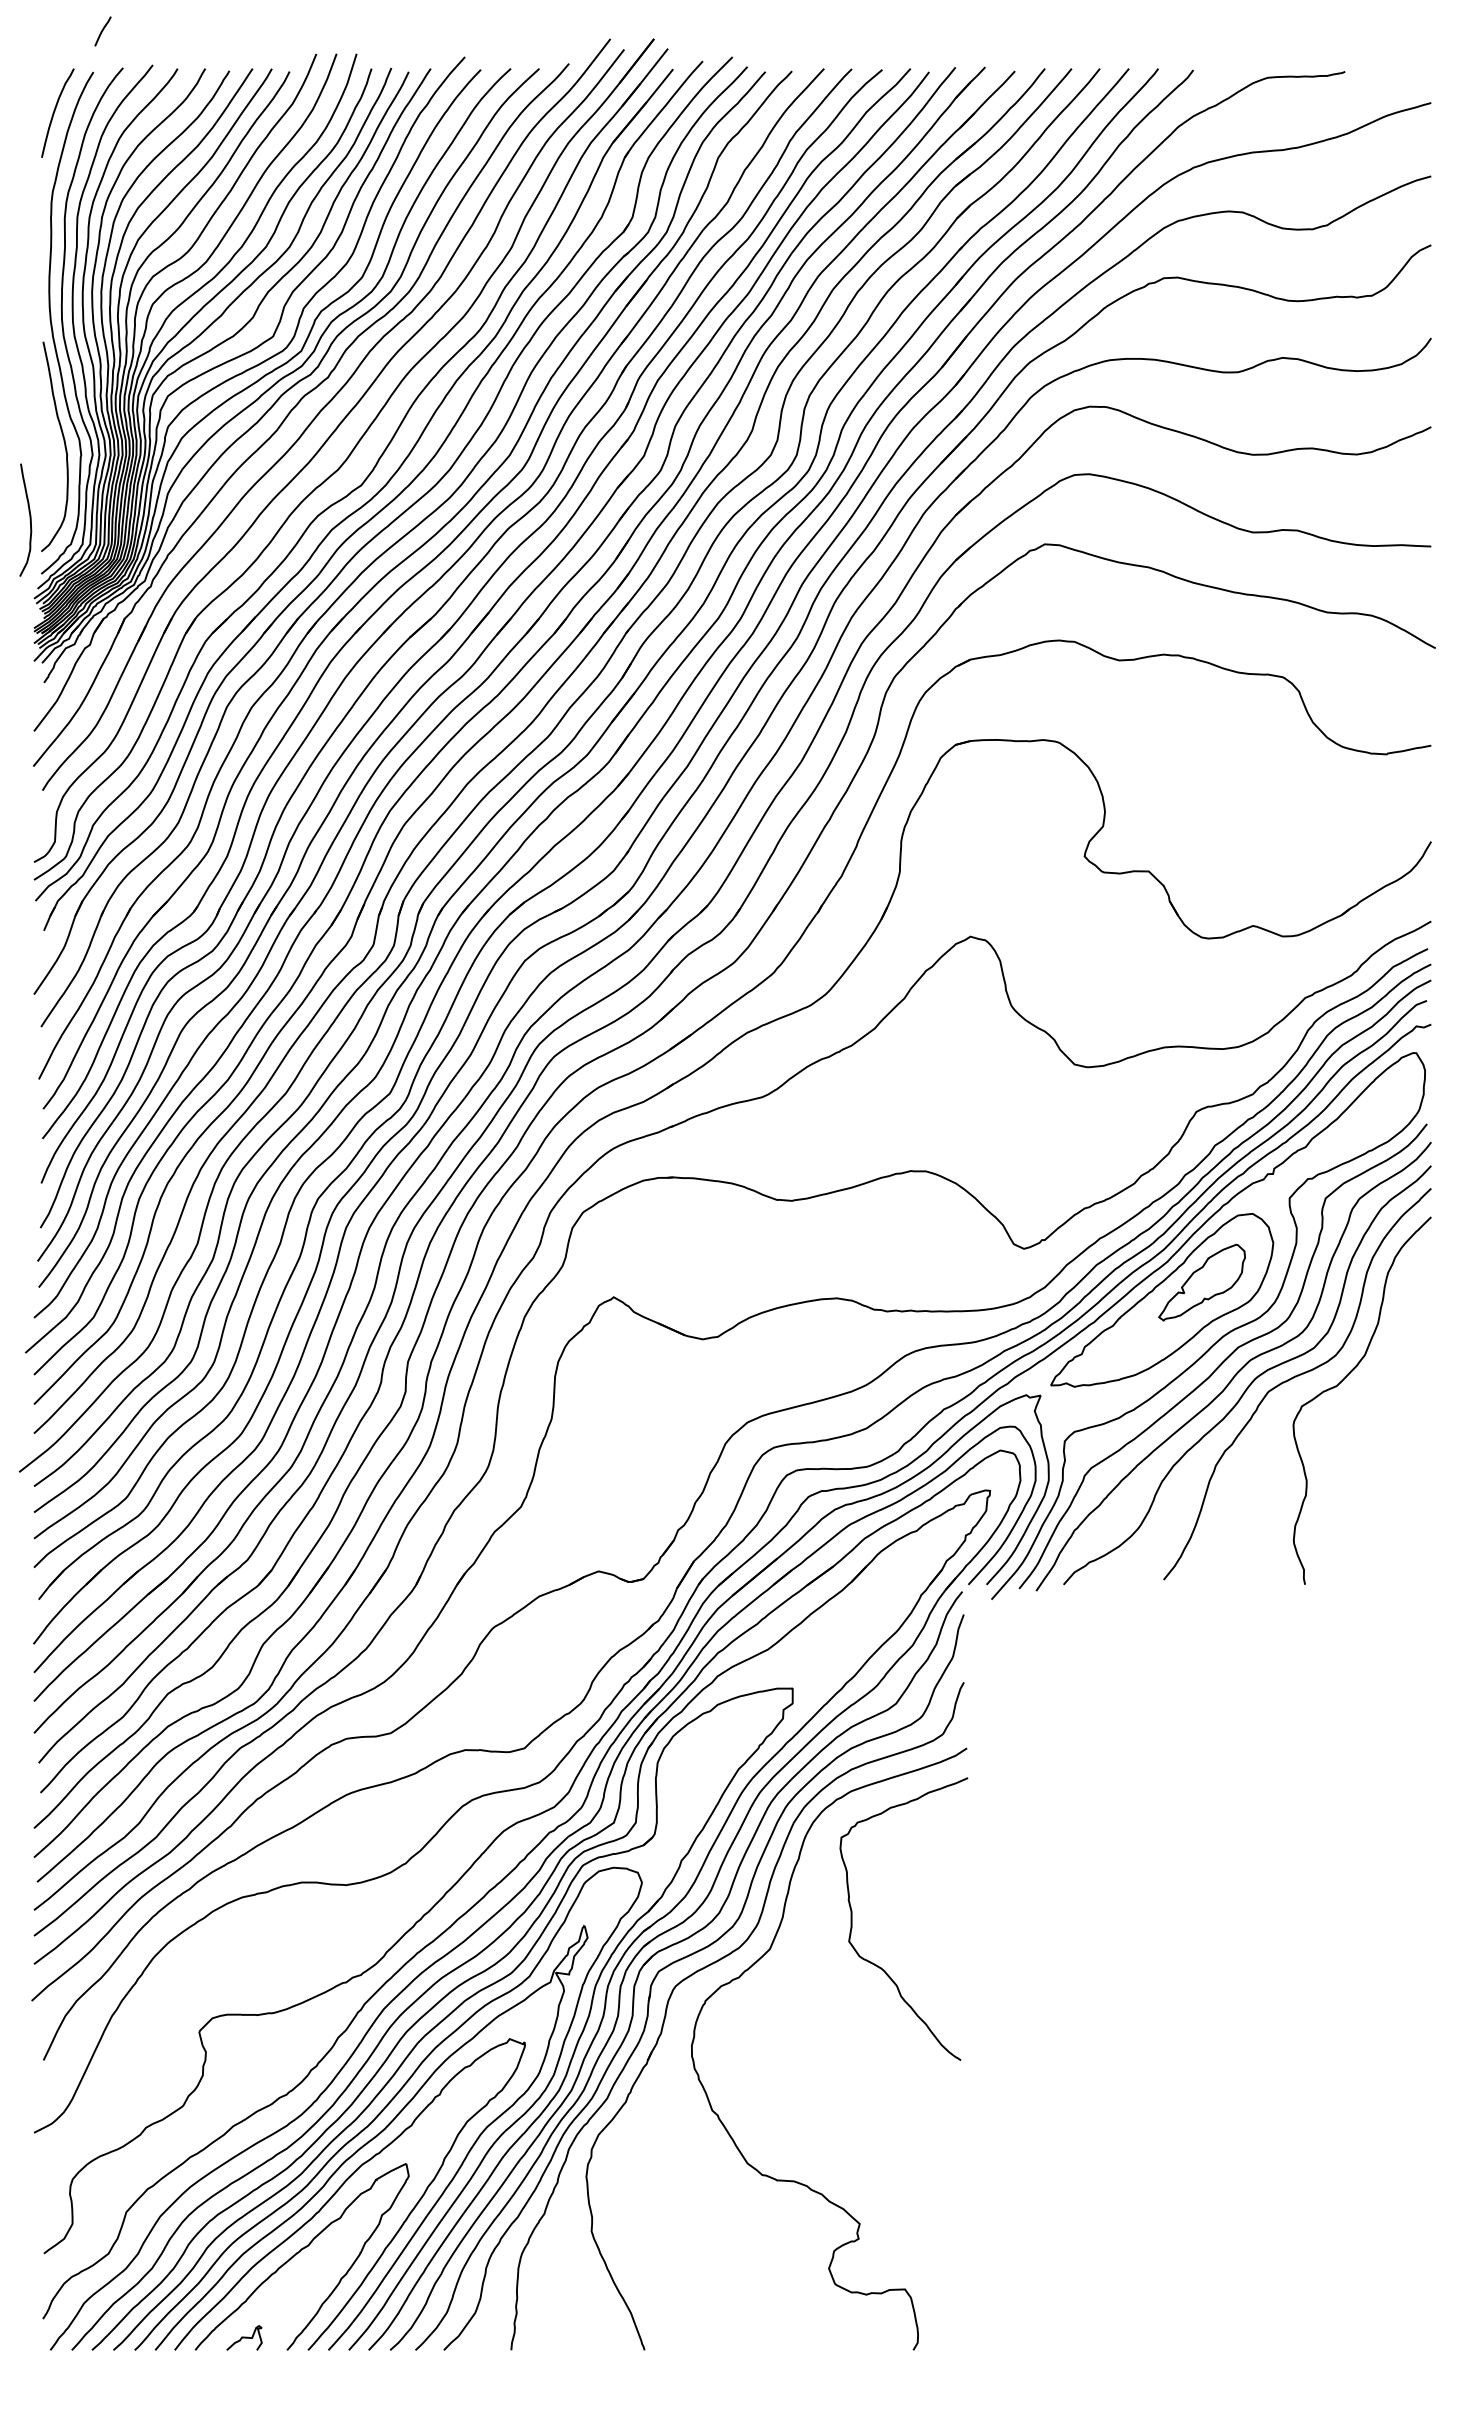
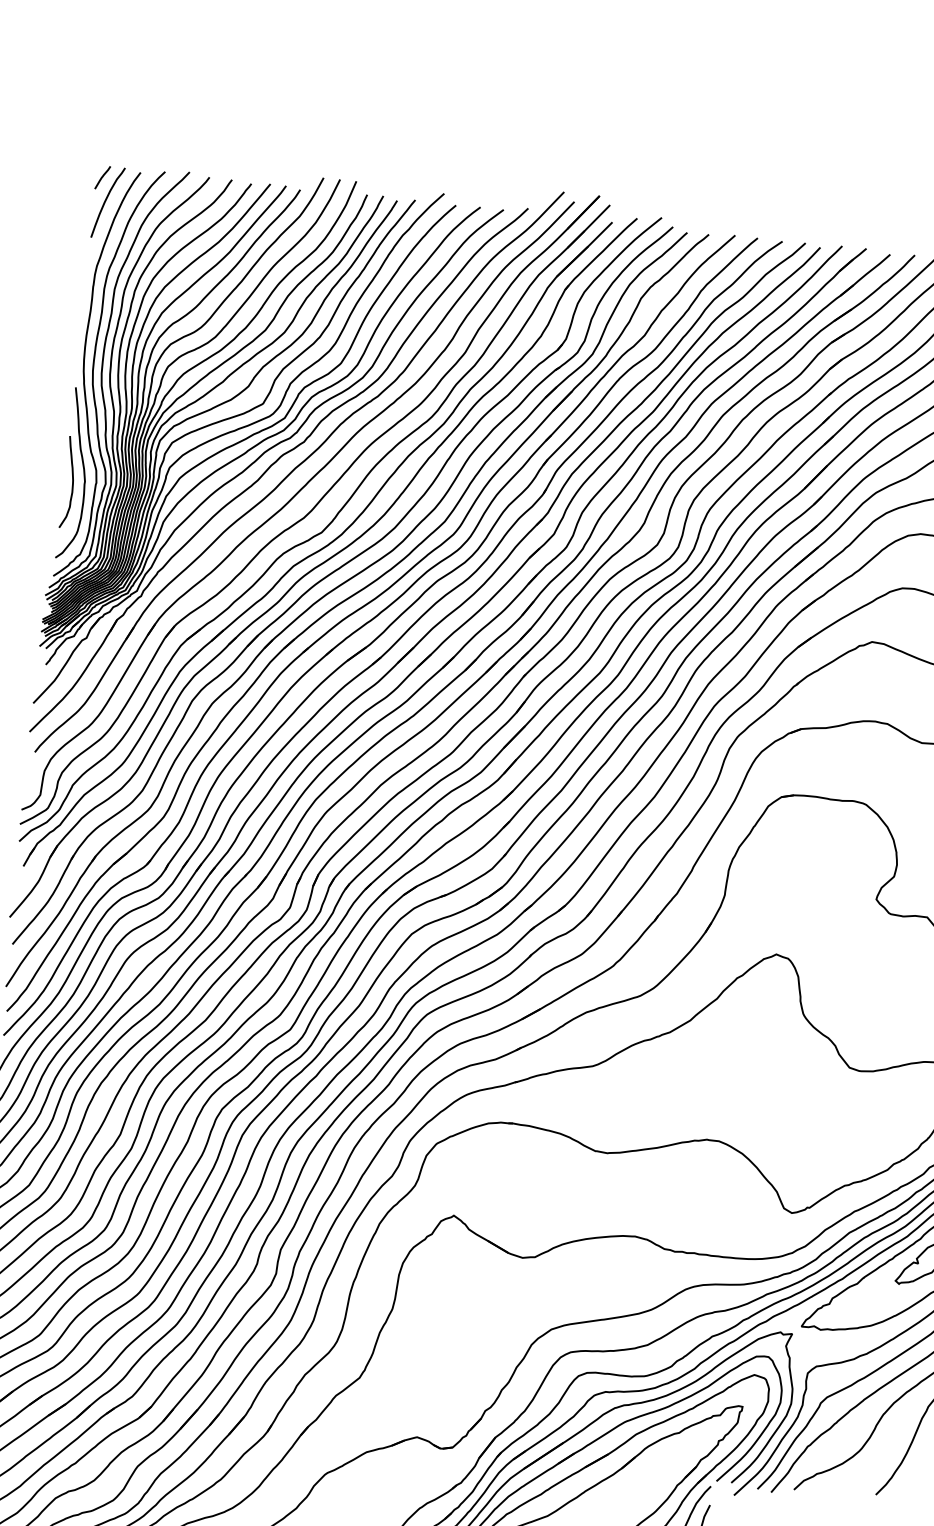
curve: (102, 31) -> (102, 177), moved
curve: (29, 519) -> (72, 482), moved

